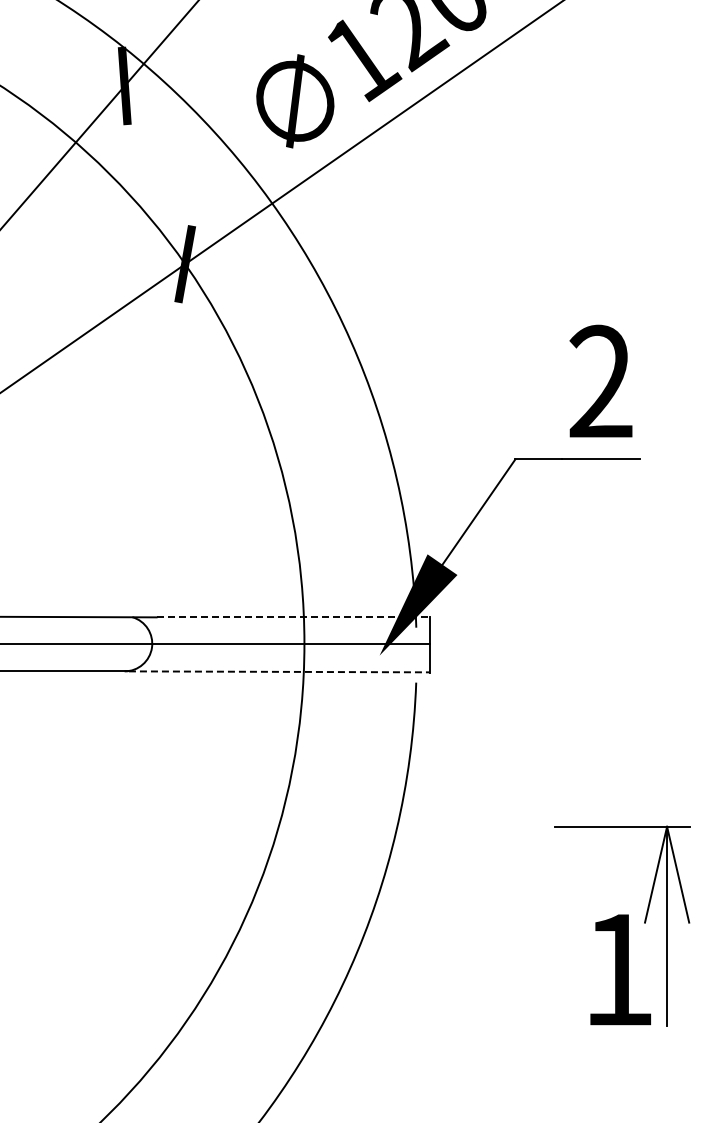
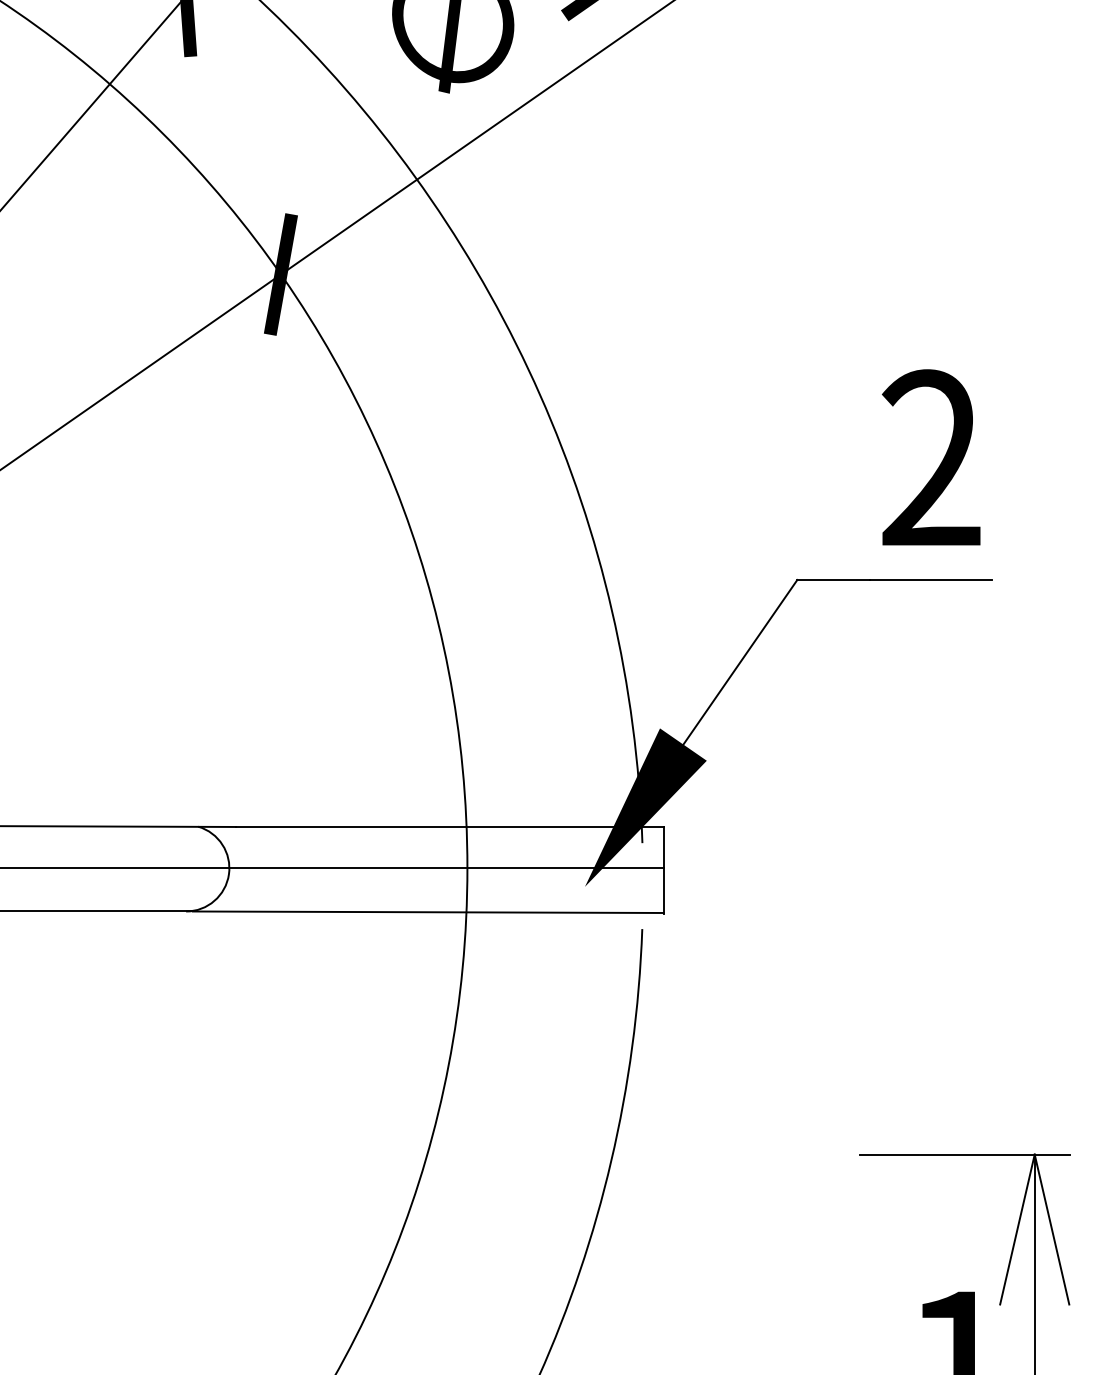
line: (293, 617) -> (450, 827), dashed -> solid
line: (279, 671) -> (428, 911), dashed -> solid

